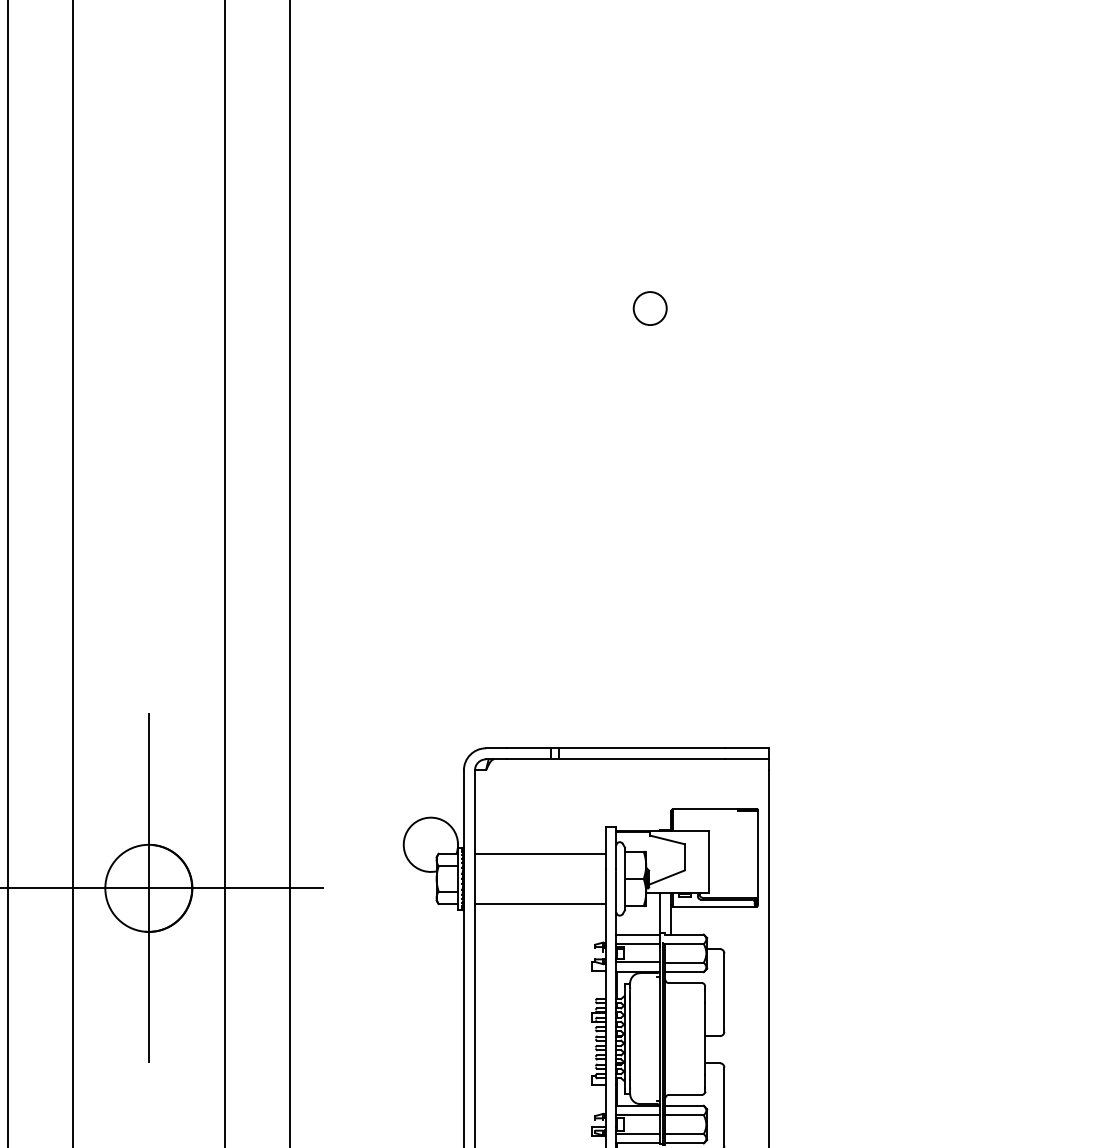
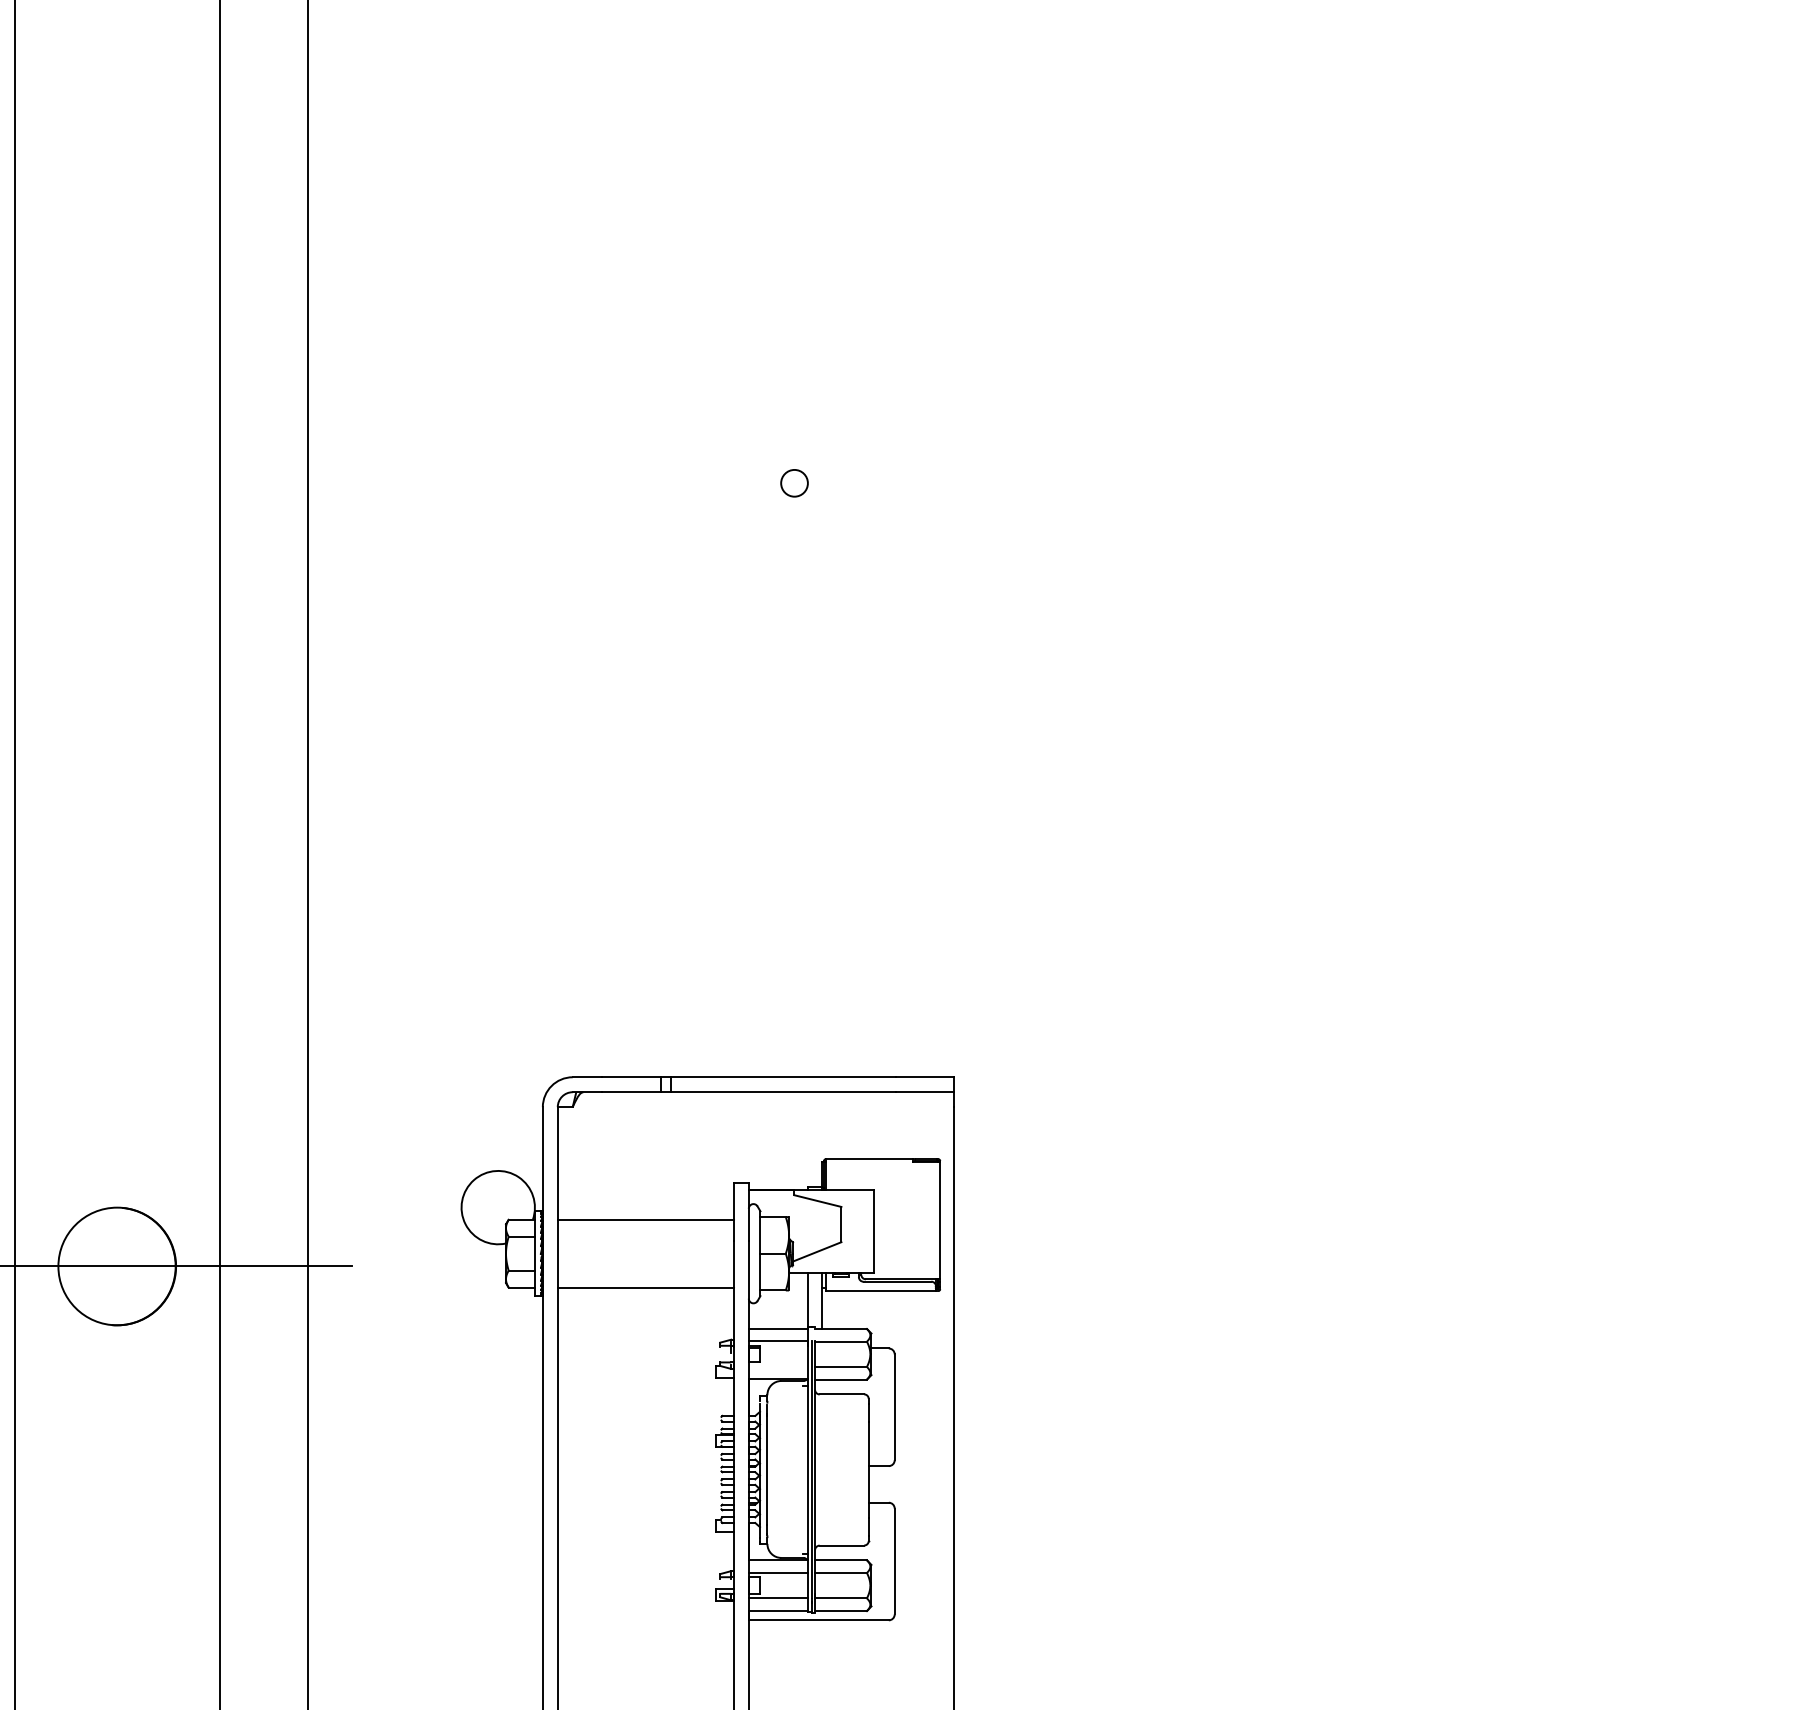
circle: (650, 308) -> (794, 483), size x0.6
line: (149, 888) -> (117, 1266), removed
line: (638, 962) -> (778, 1366), removed

